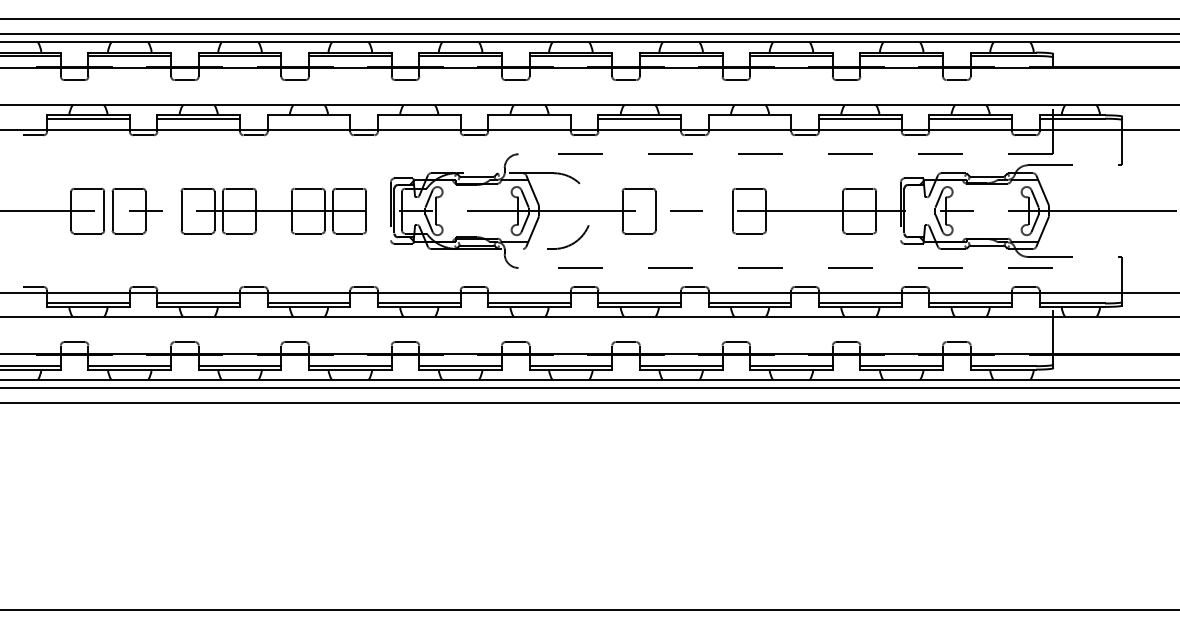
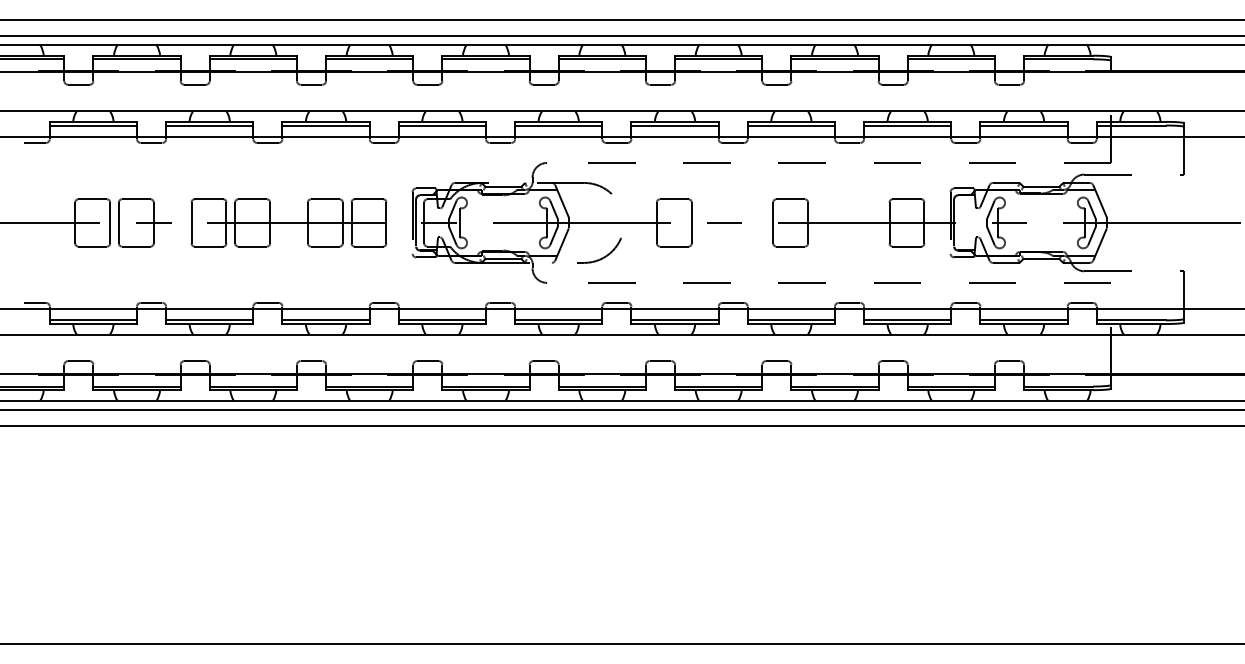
line: (308, 118) -> (325, 125), added
line: (418, 118) -> (441, 125), added
line: (529, 118) -> (558, 125), added
line: (749, 118) -> (790, 125), added

